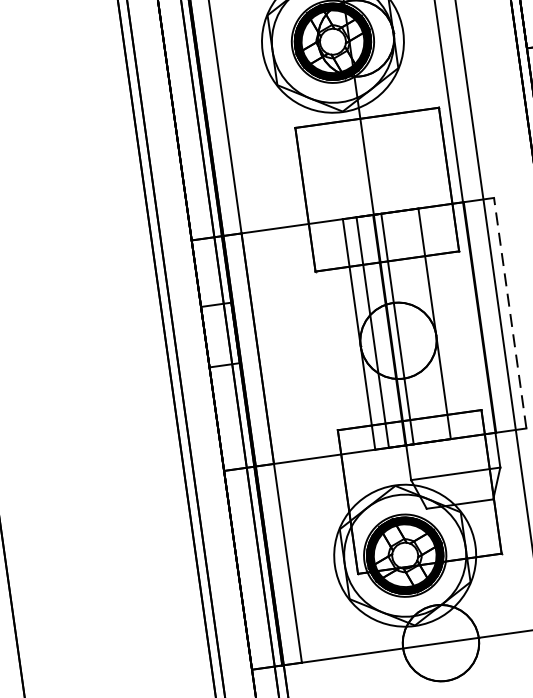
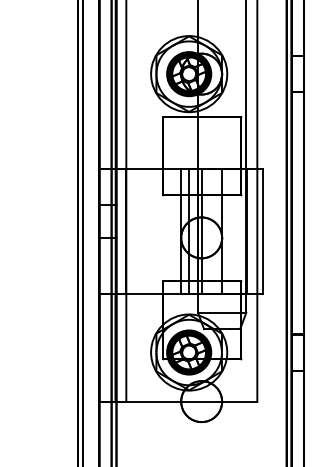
line: (510, 312) -> (263, 231), dashed -> solid

